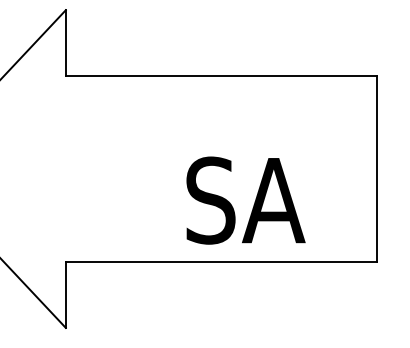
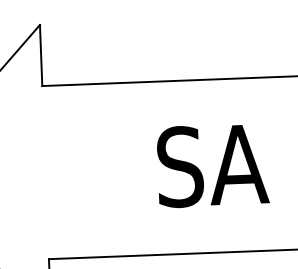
text: (245, 200) -> (212, 165), moved

